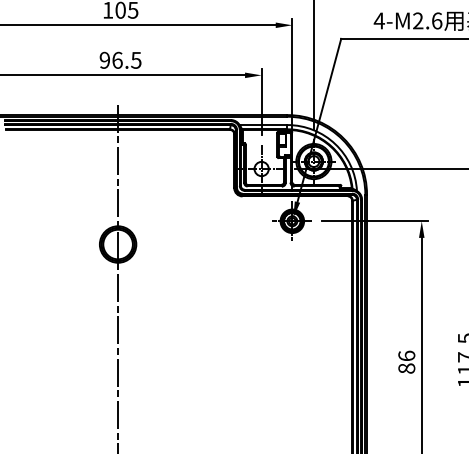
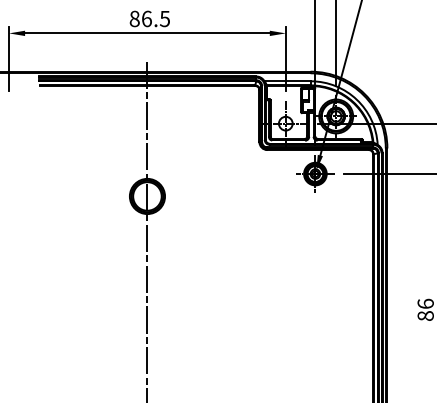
text: (104, 60) -> (134, 19), 96.5 -> 86.5

